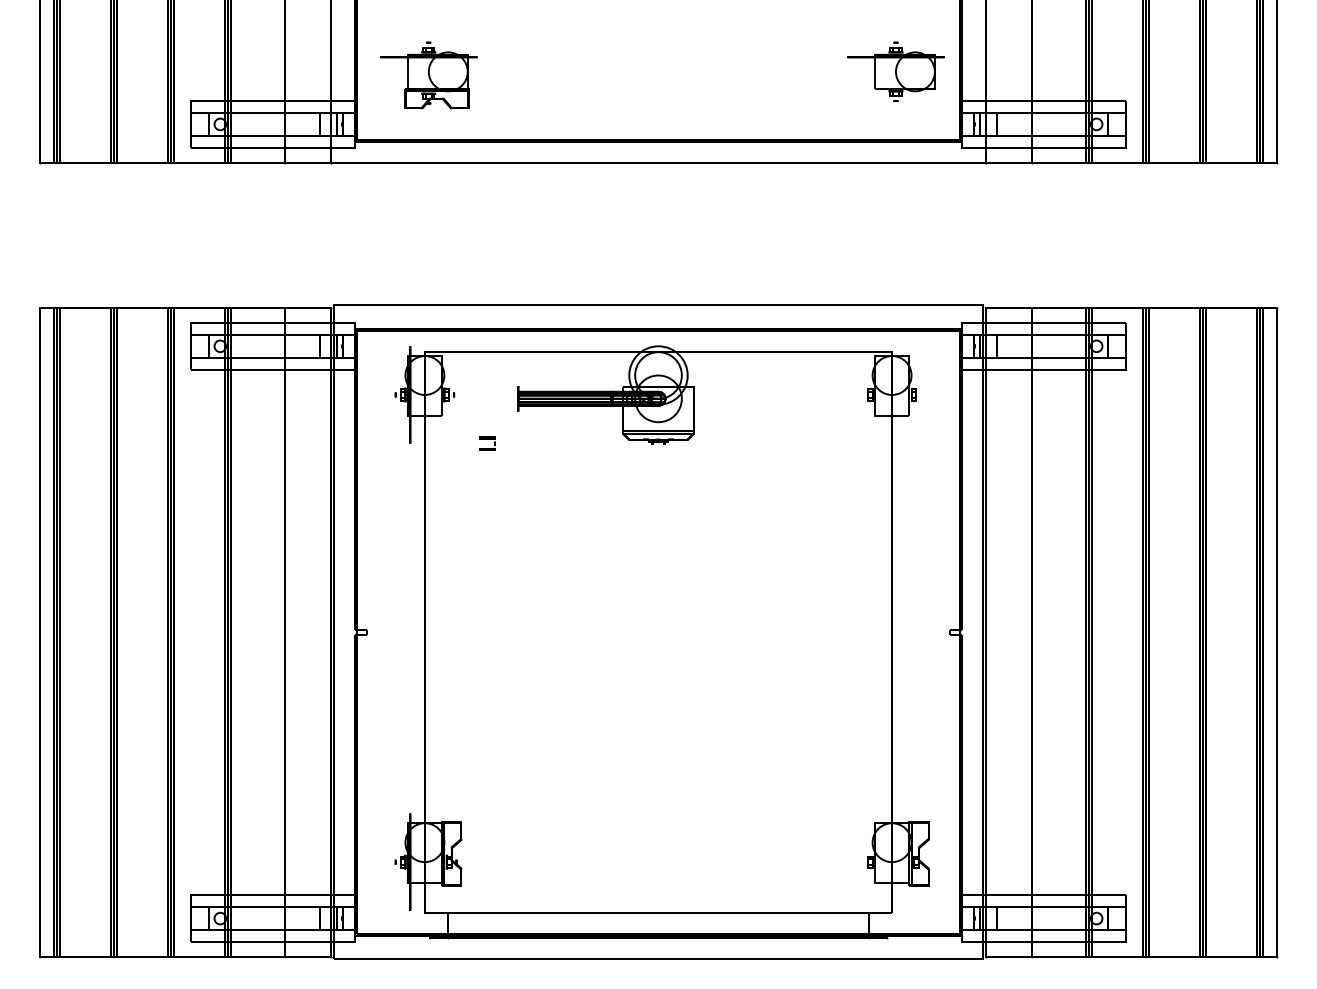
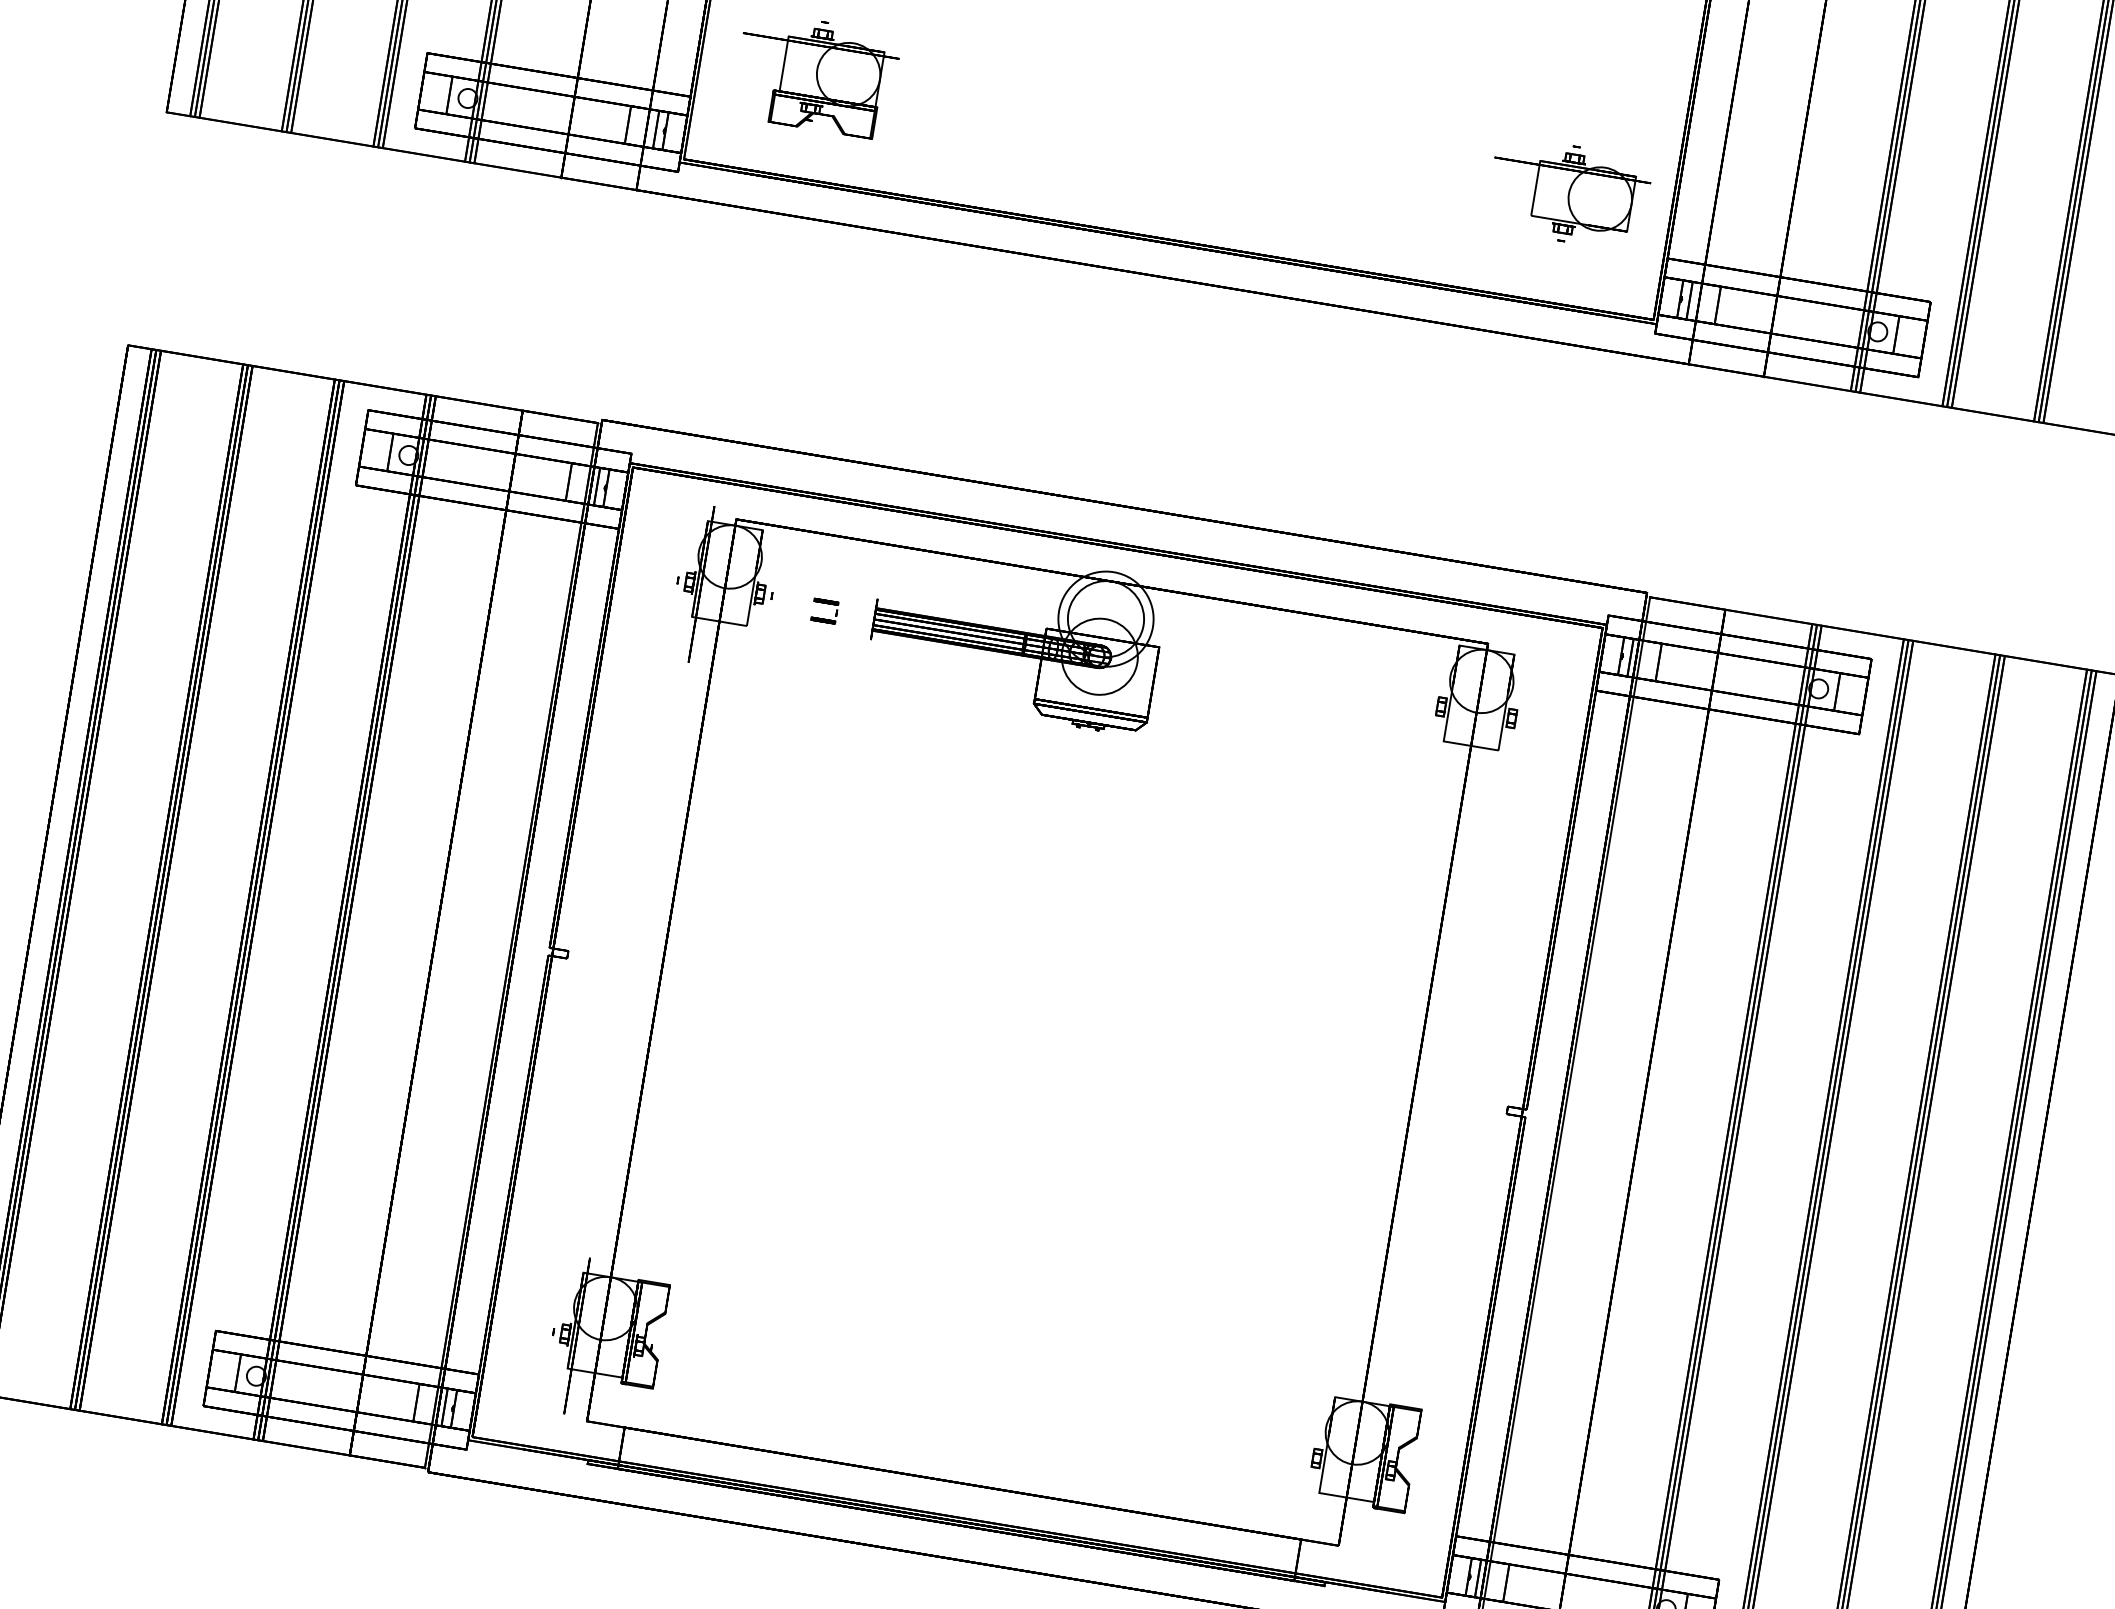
part: (487, 443) -> (824, 610), moved

